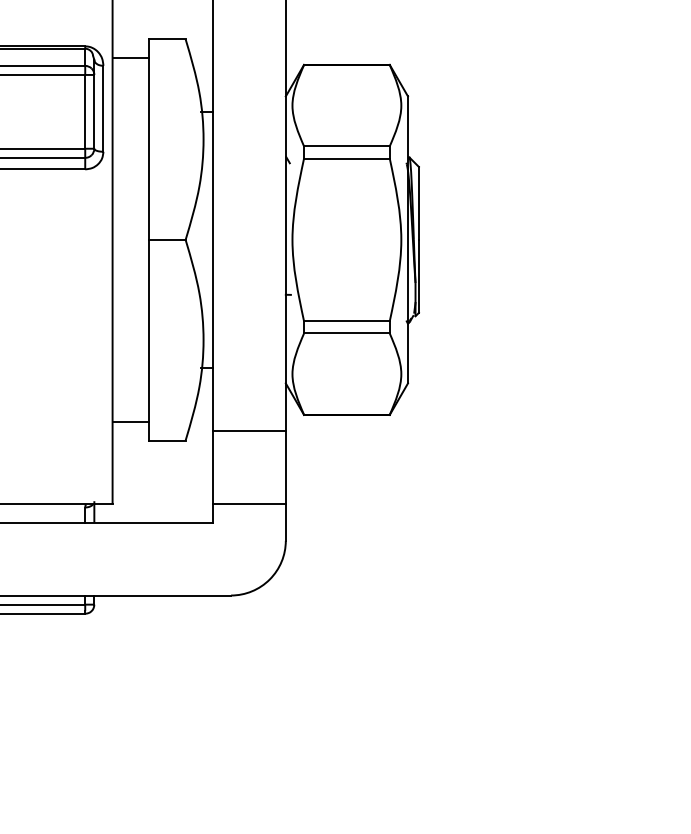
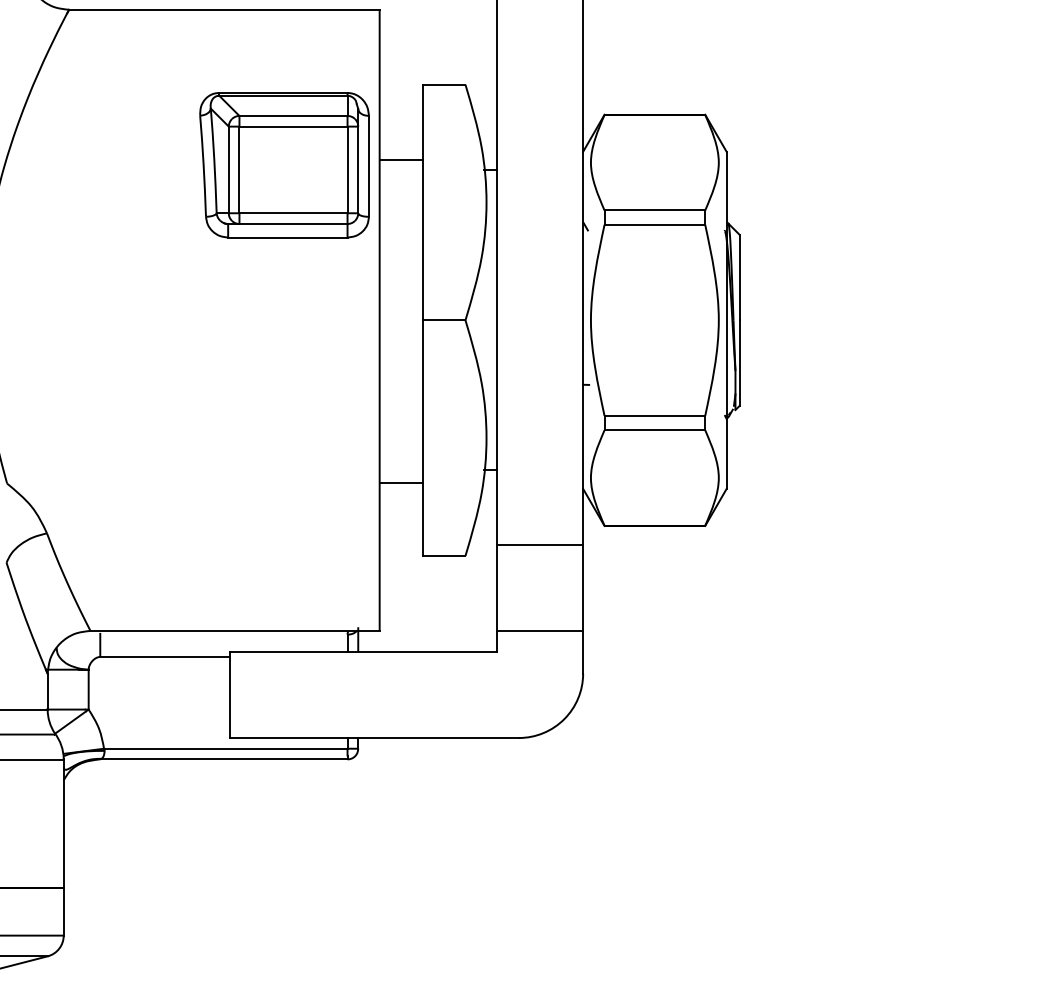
line: (130, 57) -> (400, 160), moved
line: (130, 422) -> (400, 482), moved

